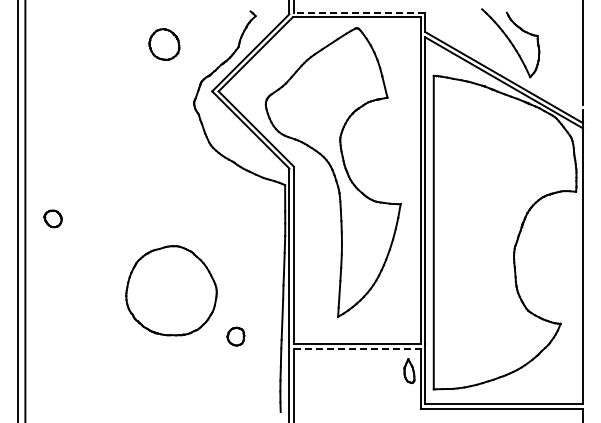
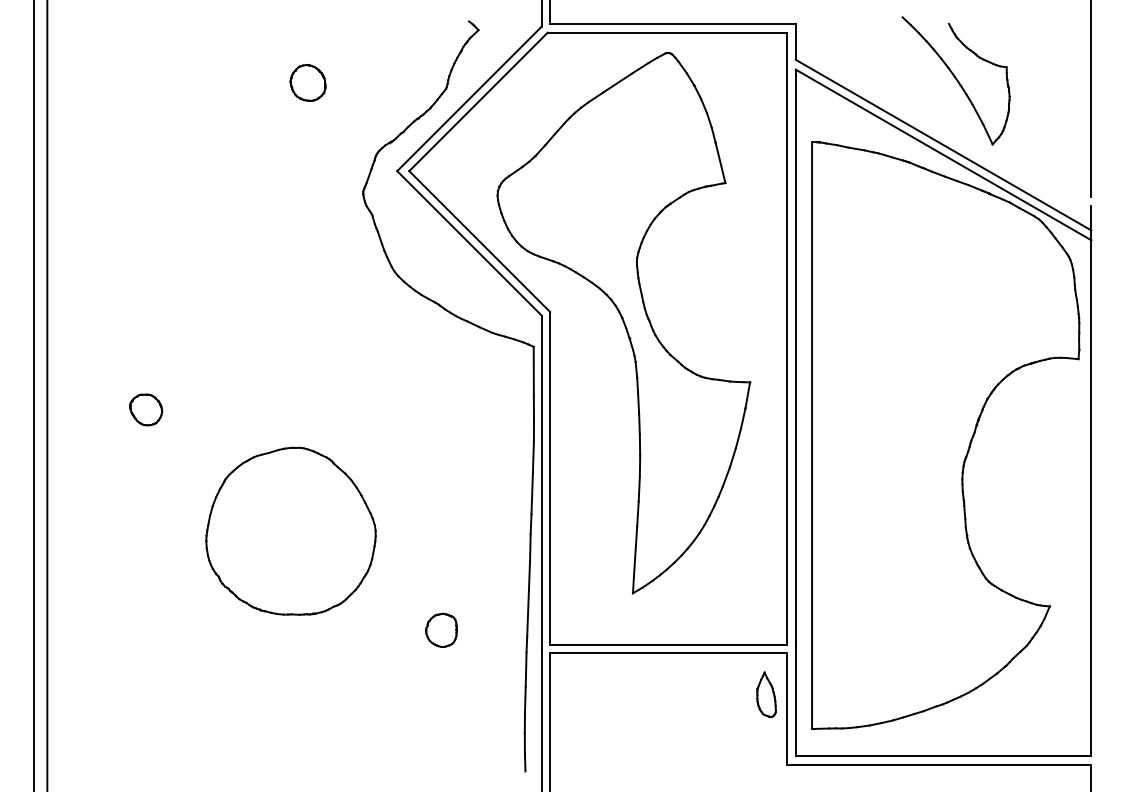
line: (359, 12) -> (672, 23), dashed -> solid
part: (164, 43) -> (307, 81), size x0.62
part: (52, 218) -> (144, 409), moved
part: (171, 290) -> (290, 530), moved
line: (357, 348) -> (669, 652), dashed -> solid

